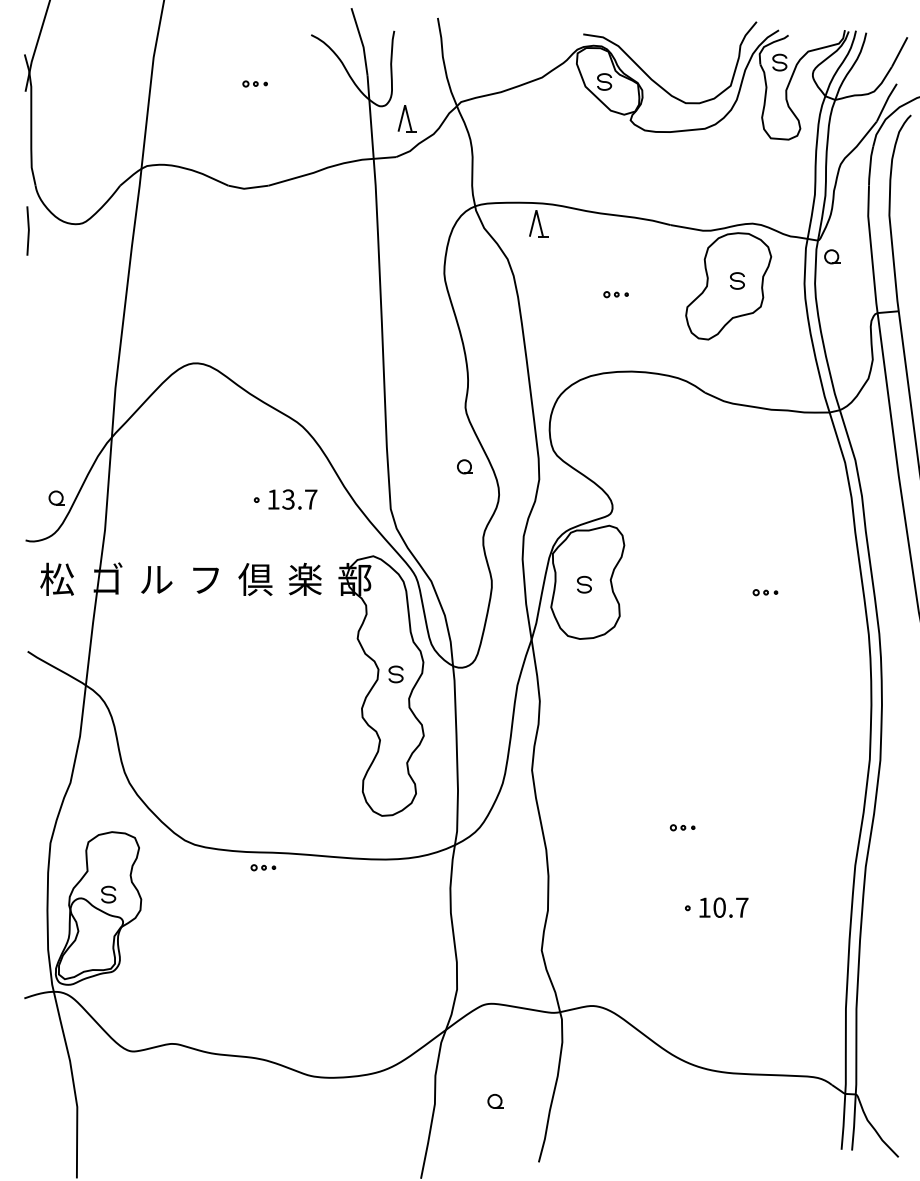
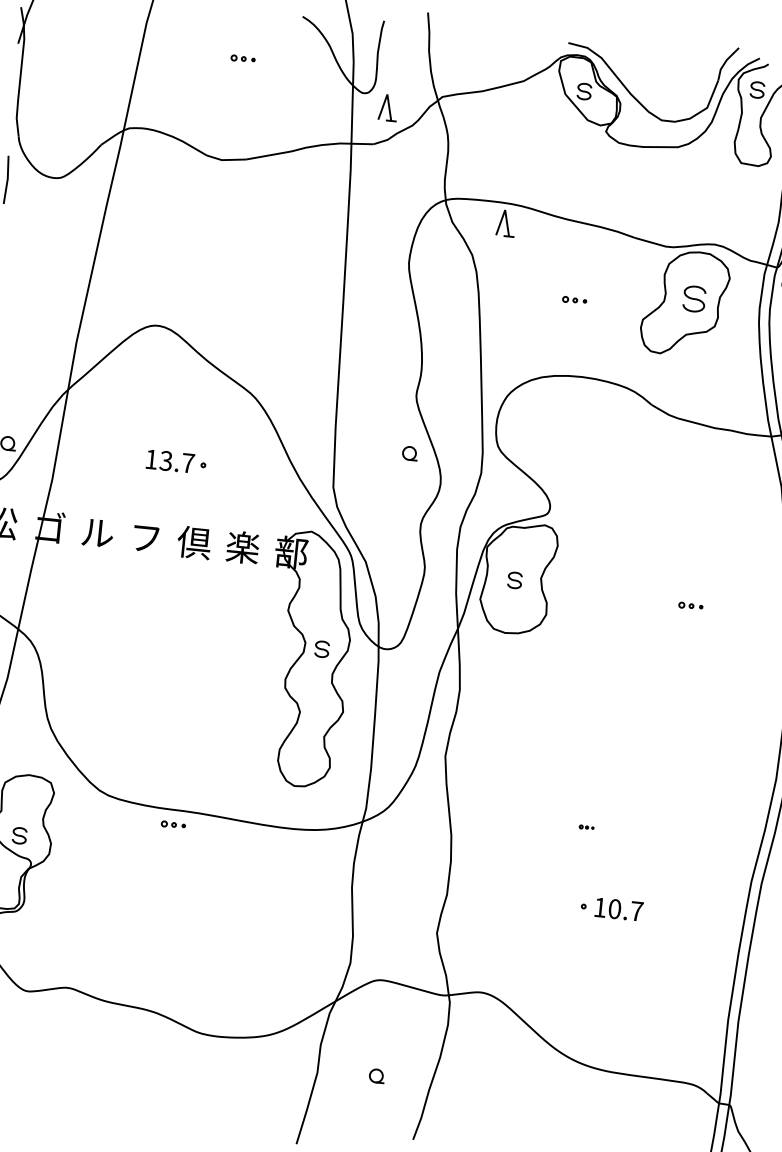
part: (737, 280) -> (694, 298), size x1.6
text: (292, 499) -> (170, 461), moved
part: (682, 827) -> (586, 827), size x0.6

